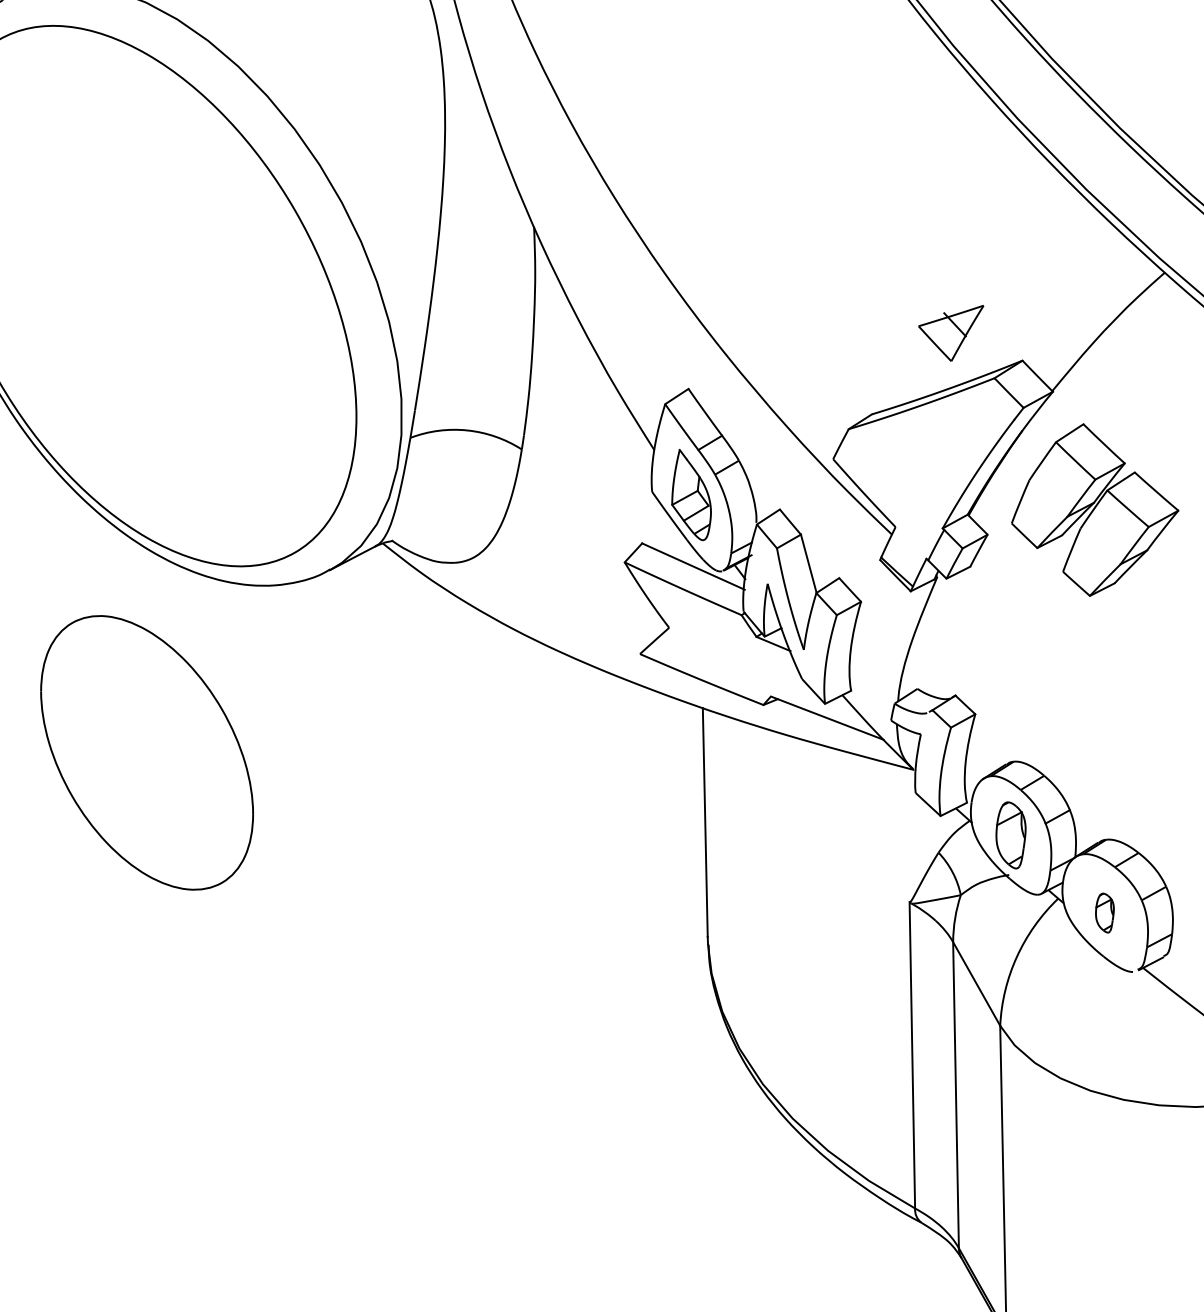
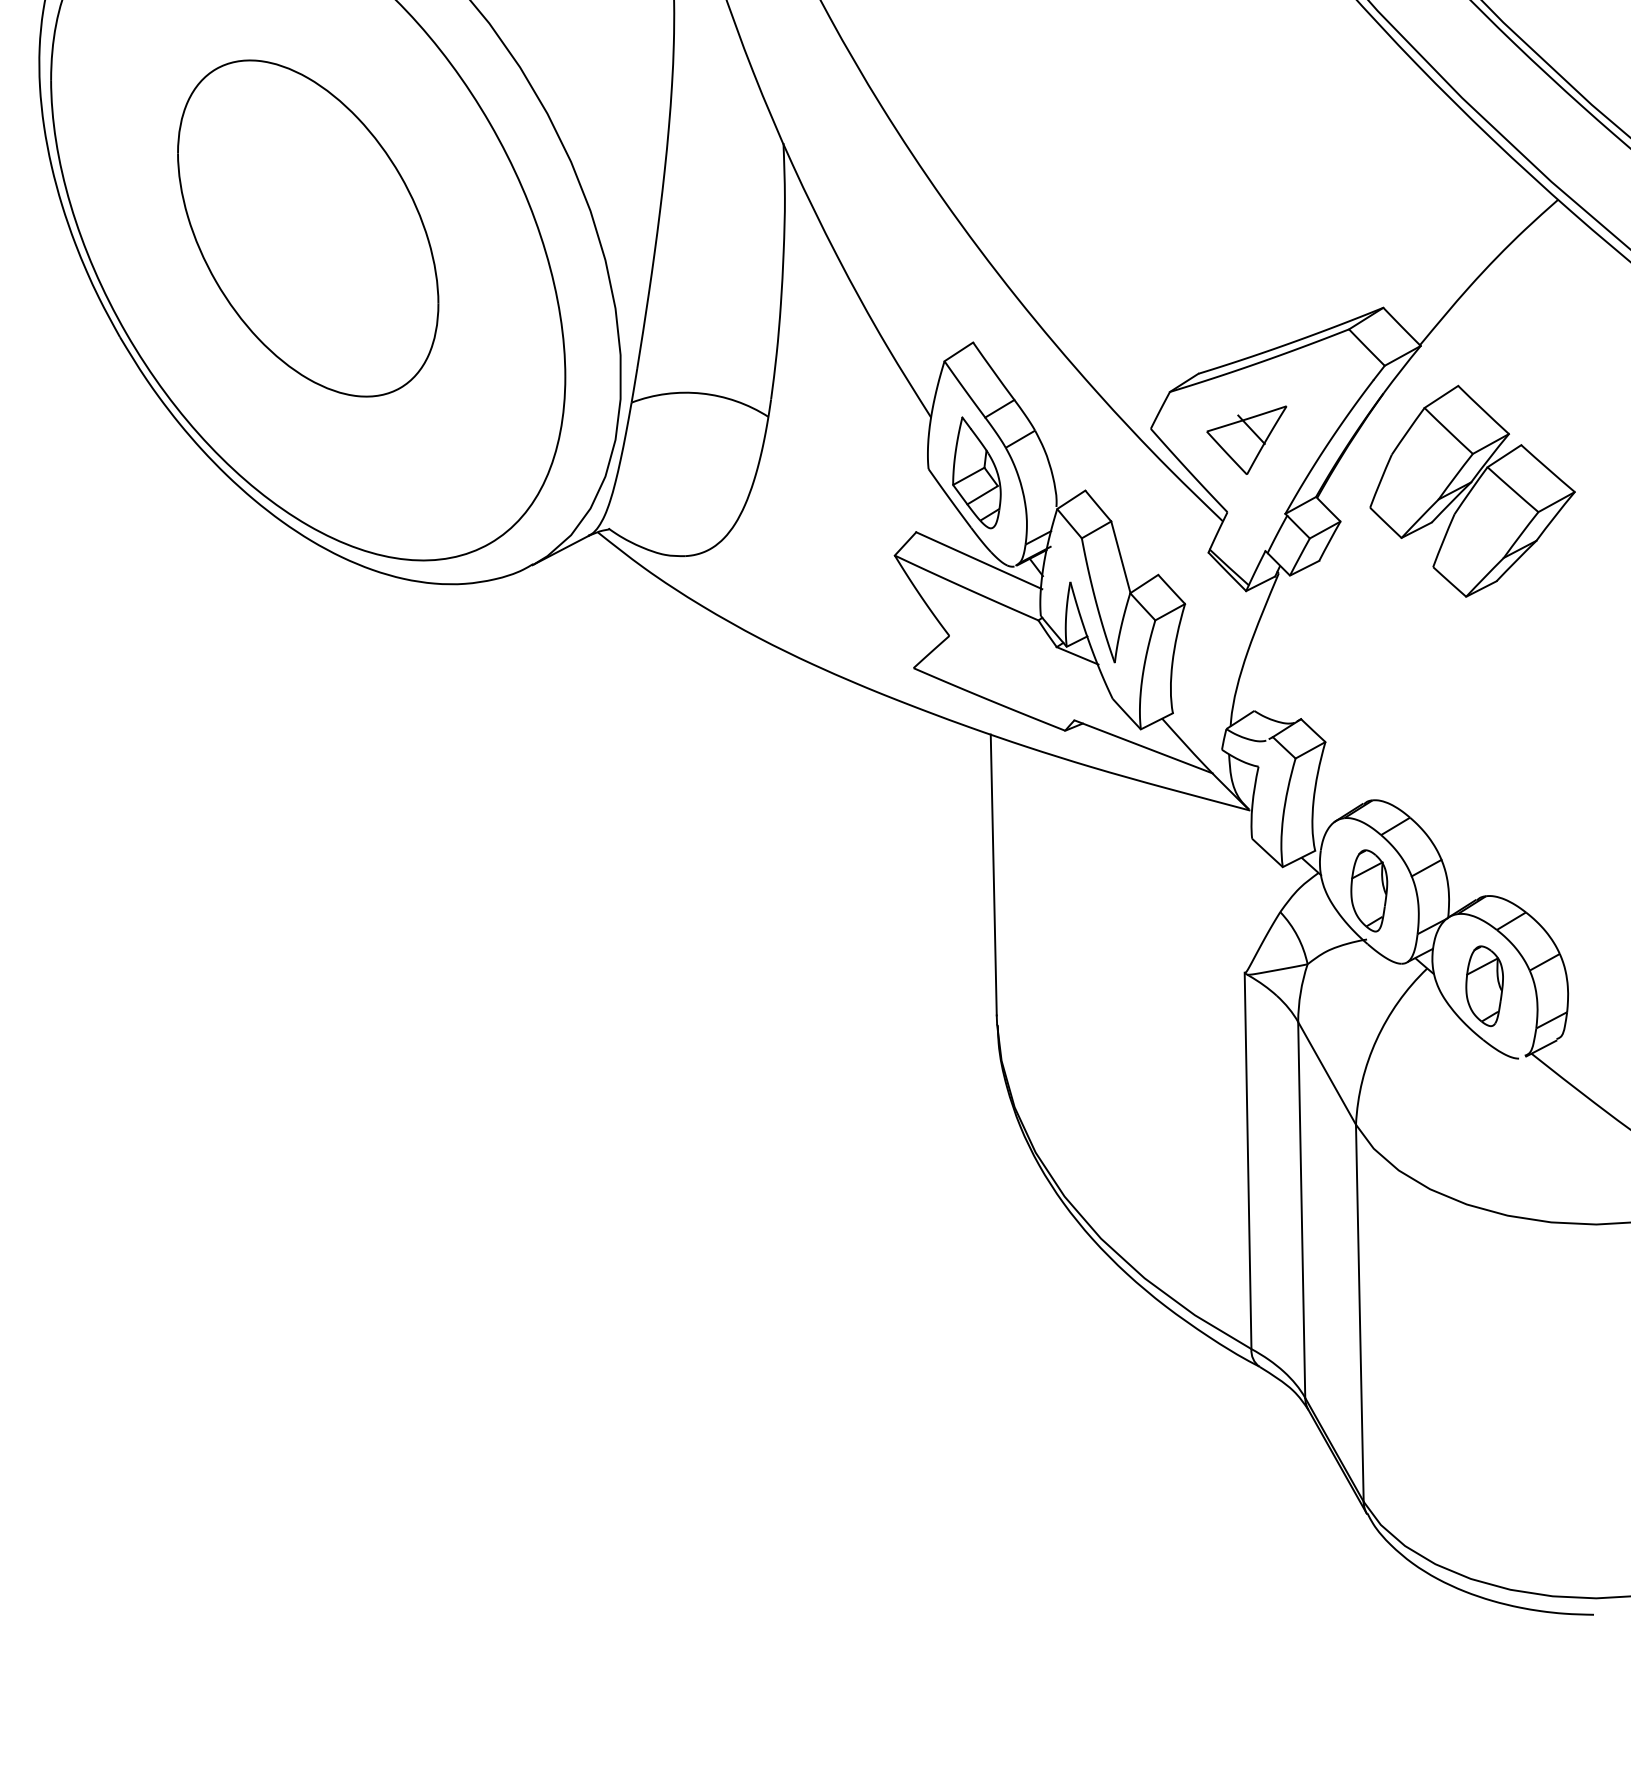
part: (950, 332) -> (1246, 439), moved
part: (147, 752) -> (308, 228), moved
part: (1104, 913) -> (1484, 986), size x1.67

